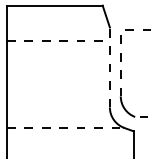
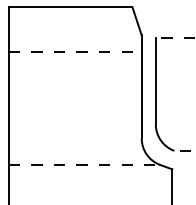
line: (120, 62) -> (155, 80), dashed -> solid
line: (109, 67) -> (141, 86), dashed -> solid

